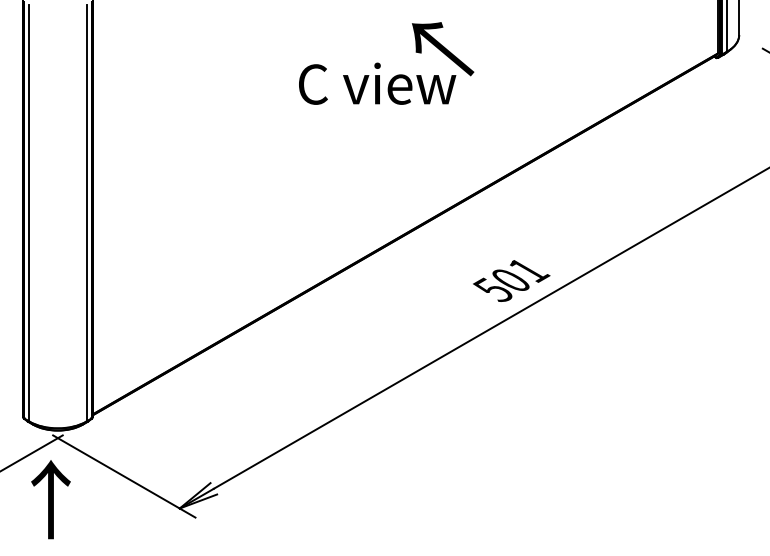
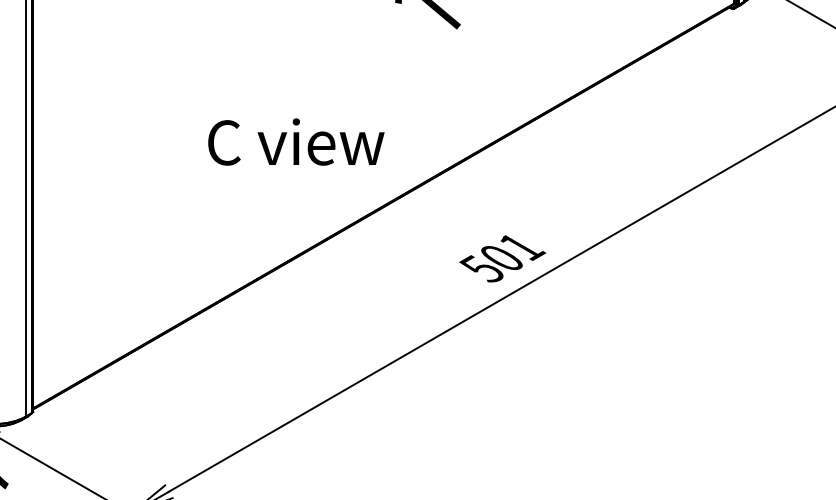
text: (377, 83) -> (296, 141), moved

